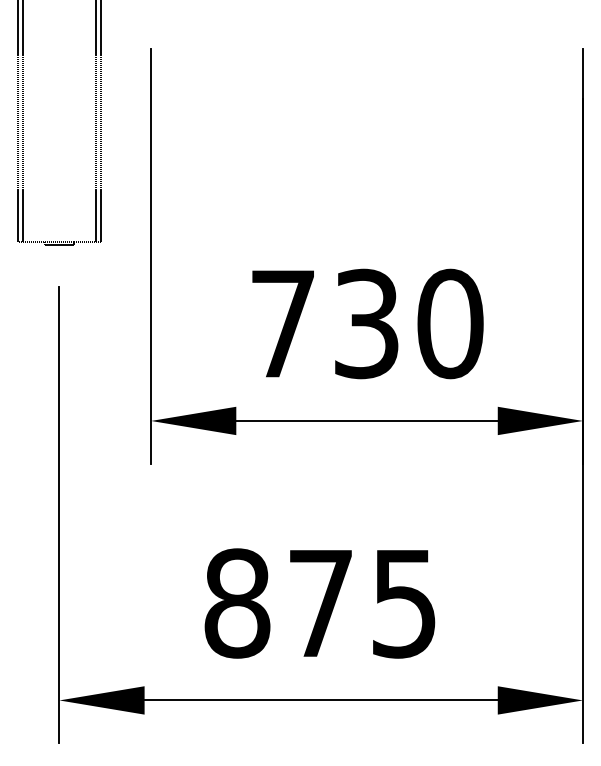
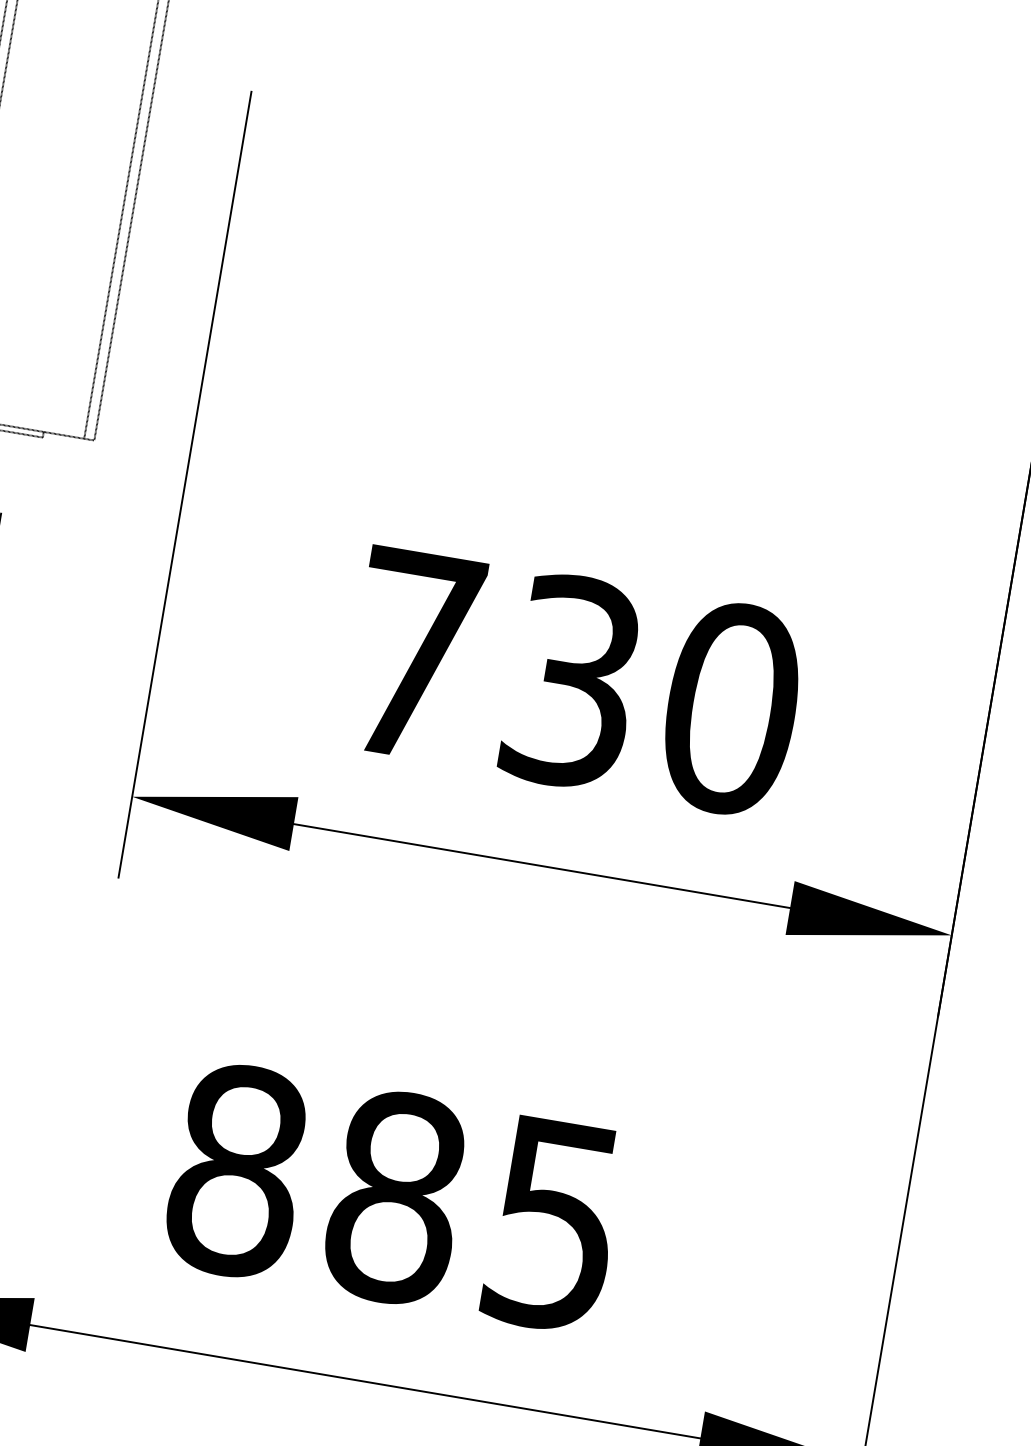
text: (320, 603) -> (395, 1197), 875 -> 885

